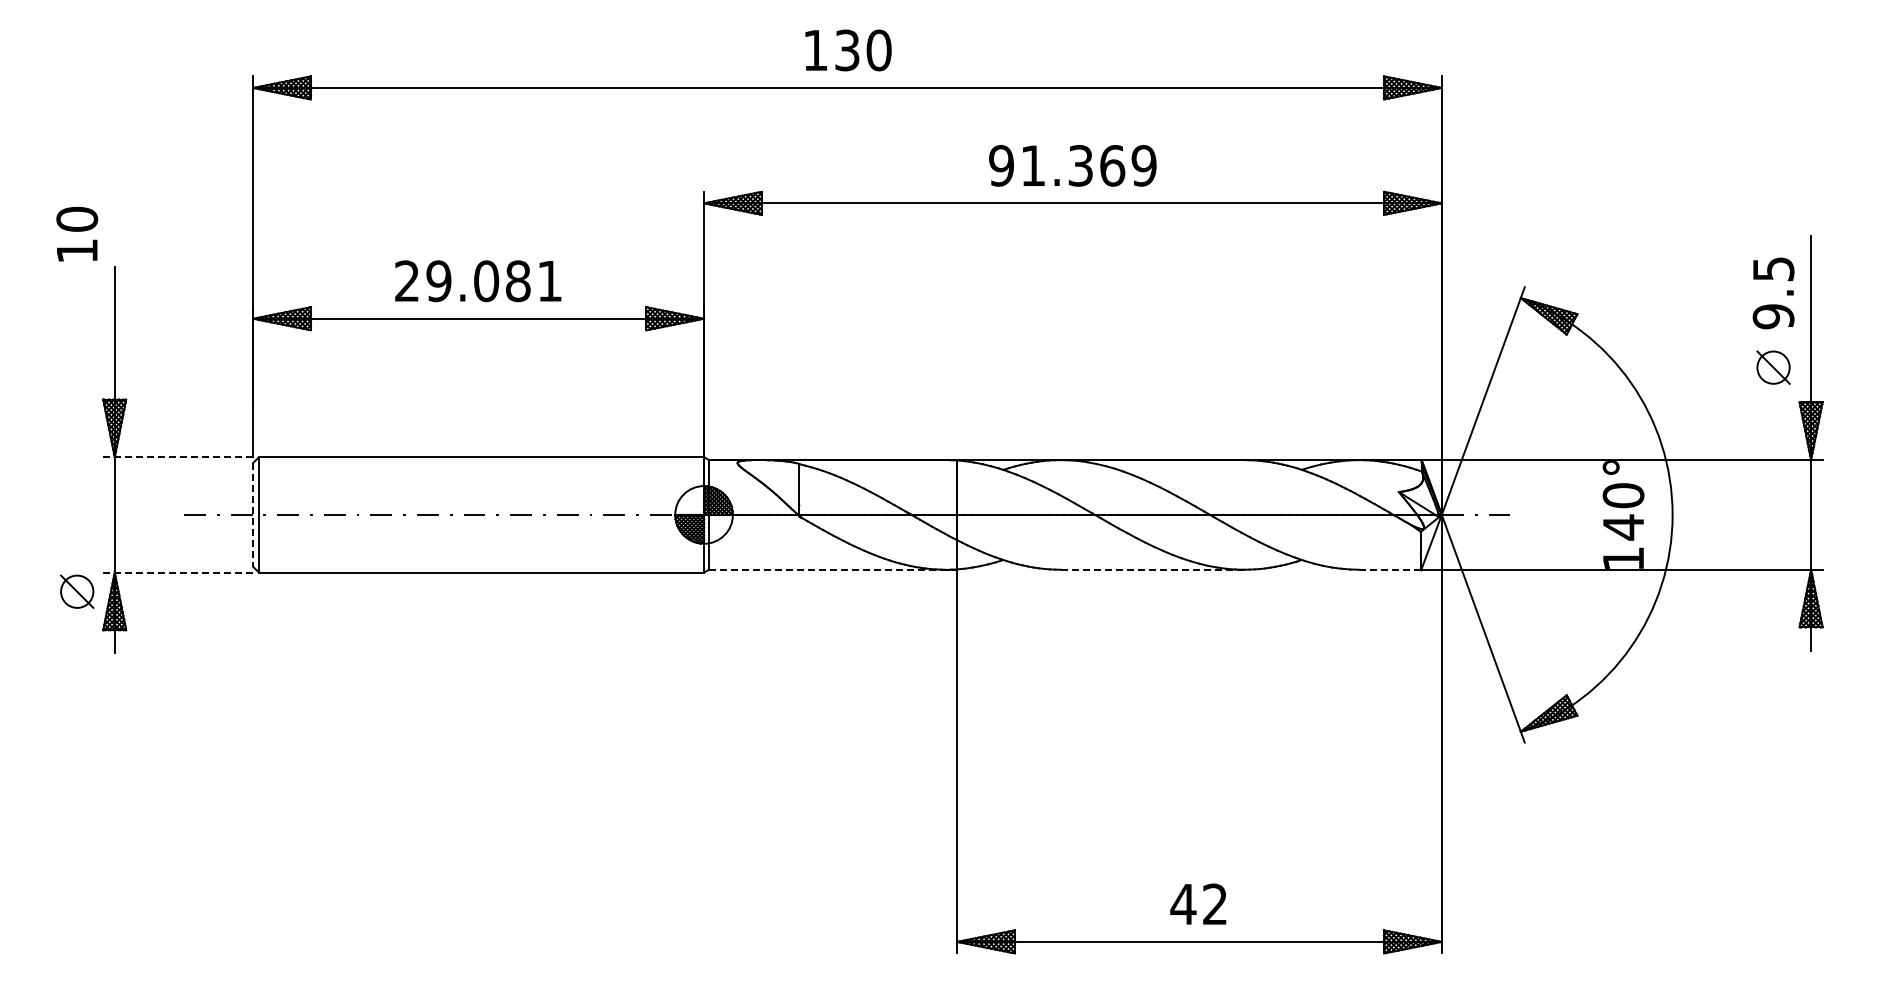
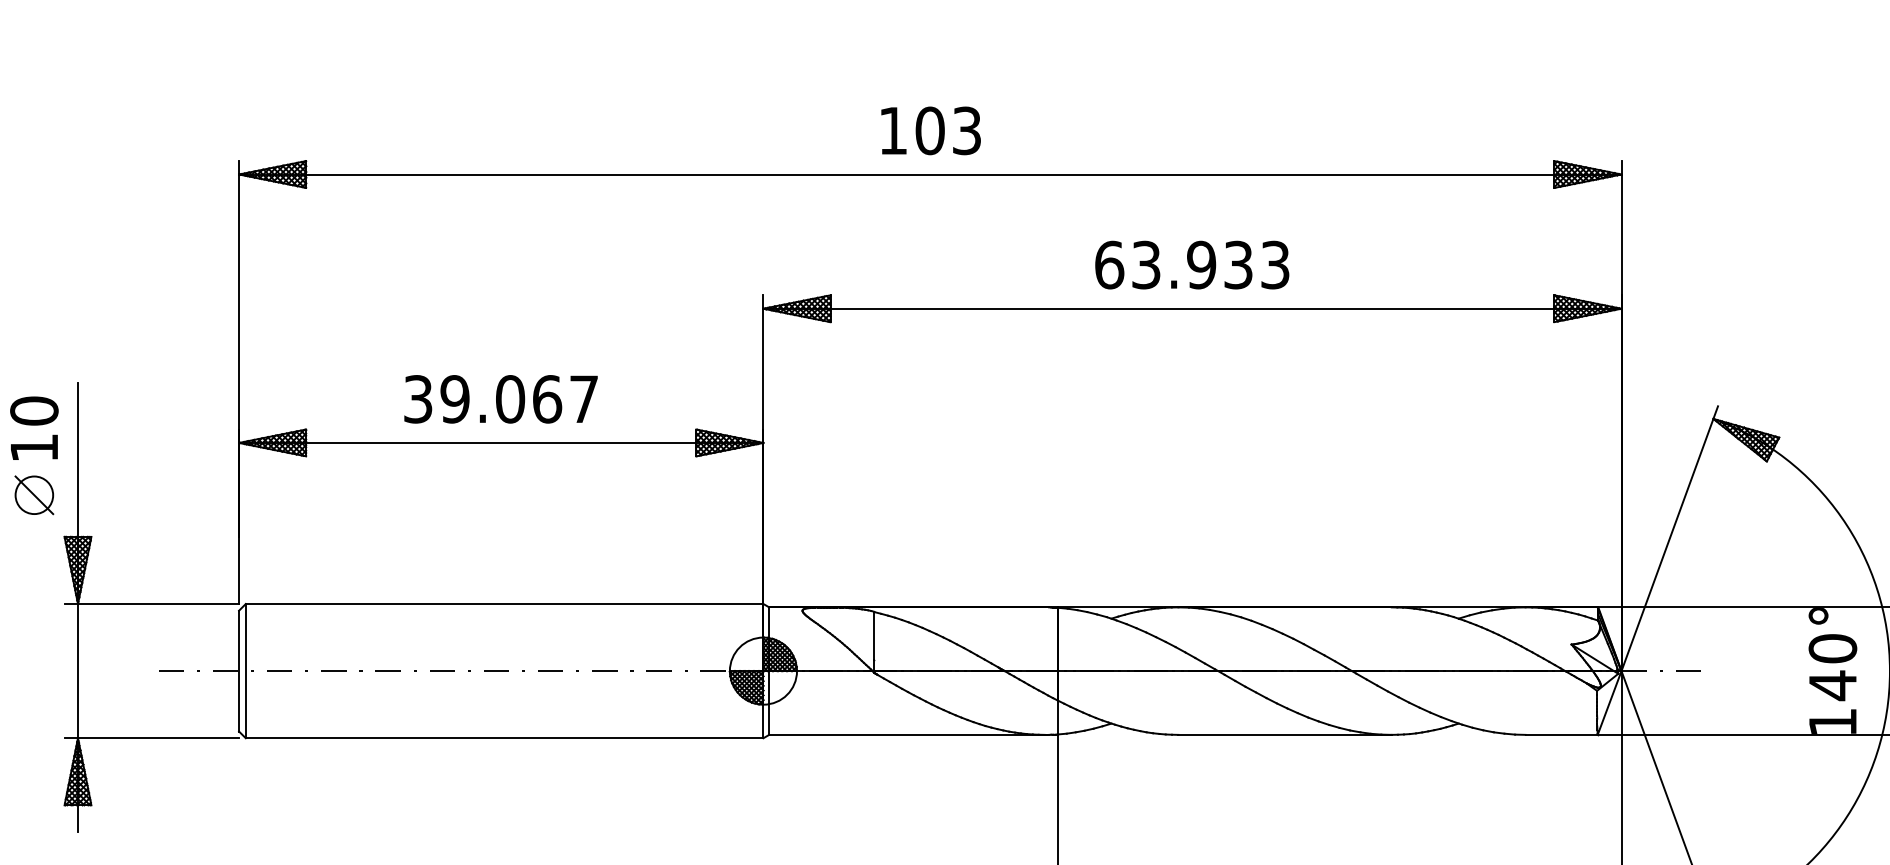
text: (863, 50) -> (948, 130), 130 -> 103
text: (1072, 165) -> (1191, 264), 91.369 -> 63.933
text: (77, 233) -> (34, 427), moved
text: (478, 281) -> (501, 399), 29.081 -> 39.067
line: (178, 457) -> (152, 604), dashed -> solid
line: (253, 514) -> (239, 670), dashed -> solid
line: (827, 569) -> (907, 734), dashed -> solid
line: (1152, 569) -> (1285, 734), dashed -> solid
line: (1390, 569) -> (1561, 734), dashed -> solid
line: (177, 572) -> (150, 738), dashed -> solid
part: (77, 591) -> (34, 494), moved

